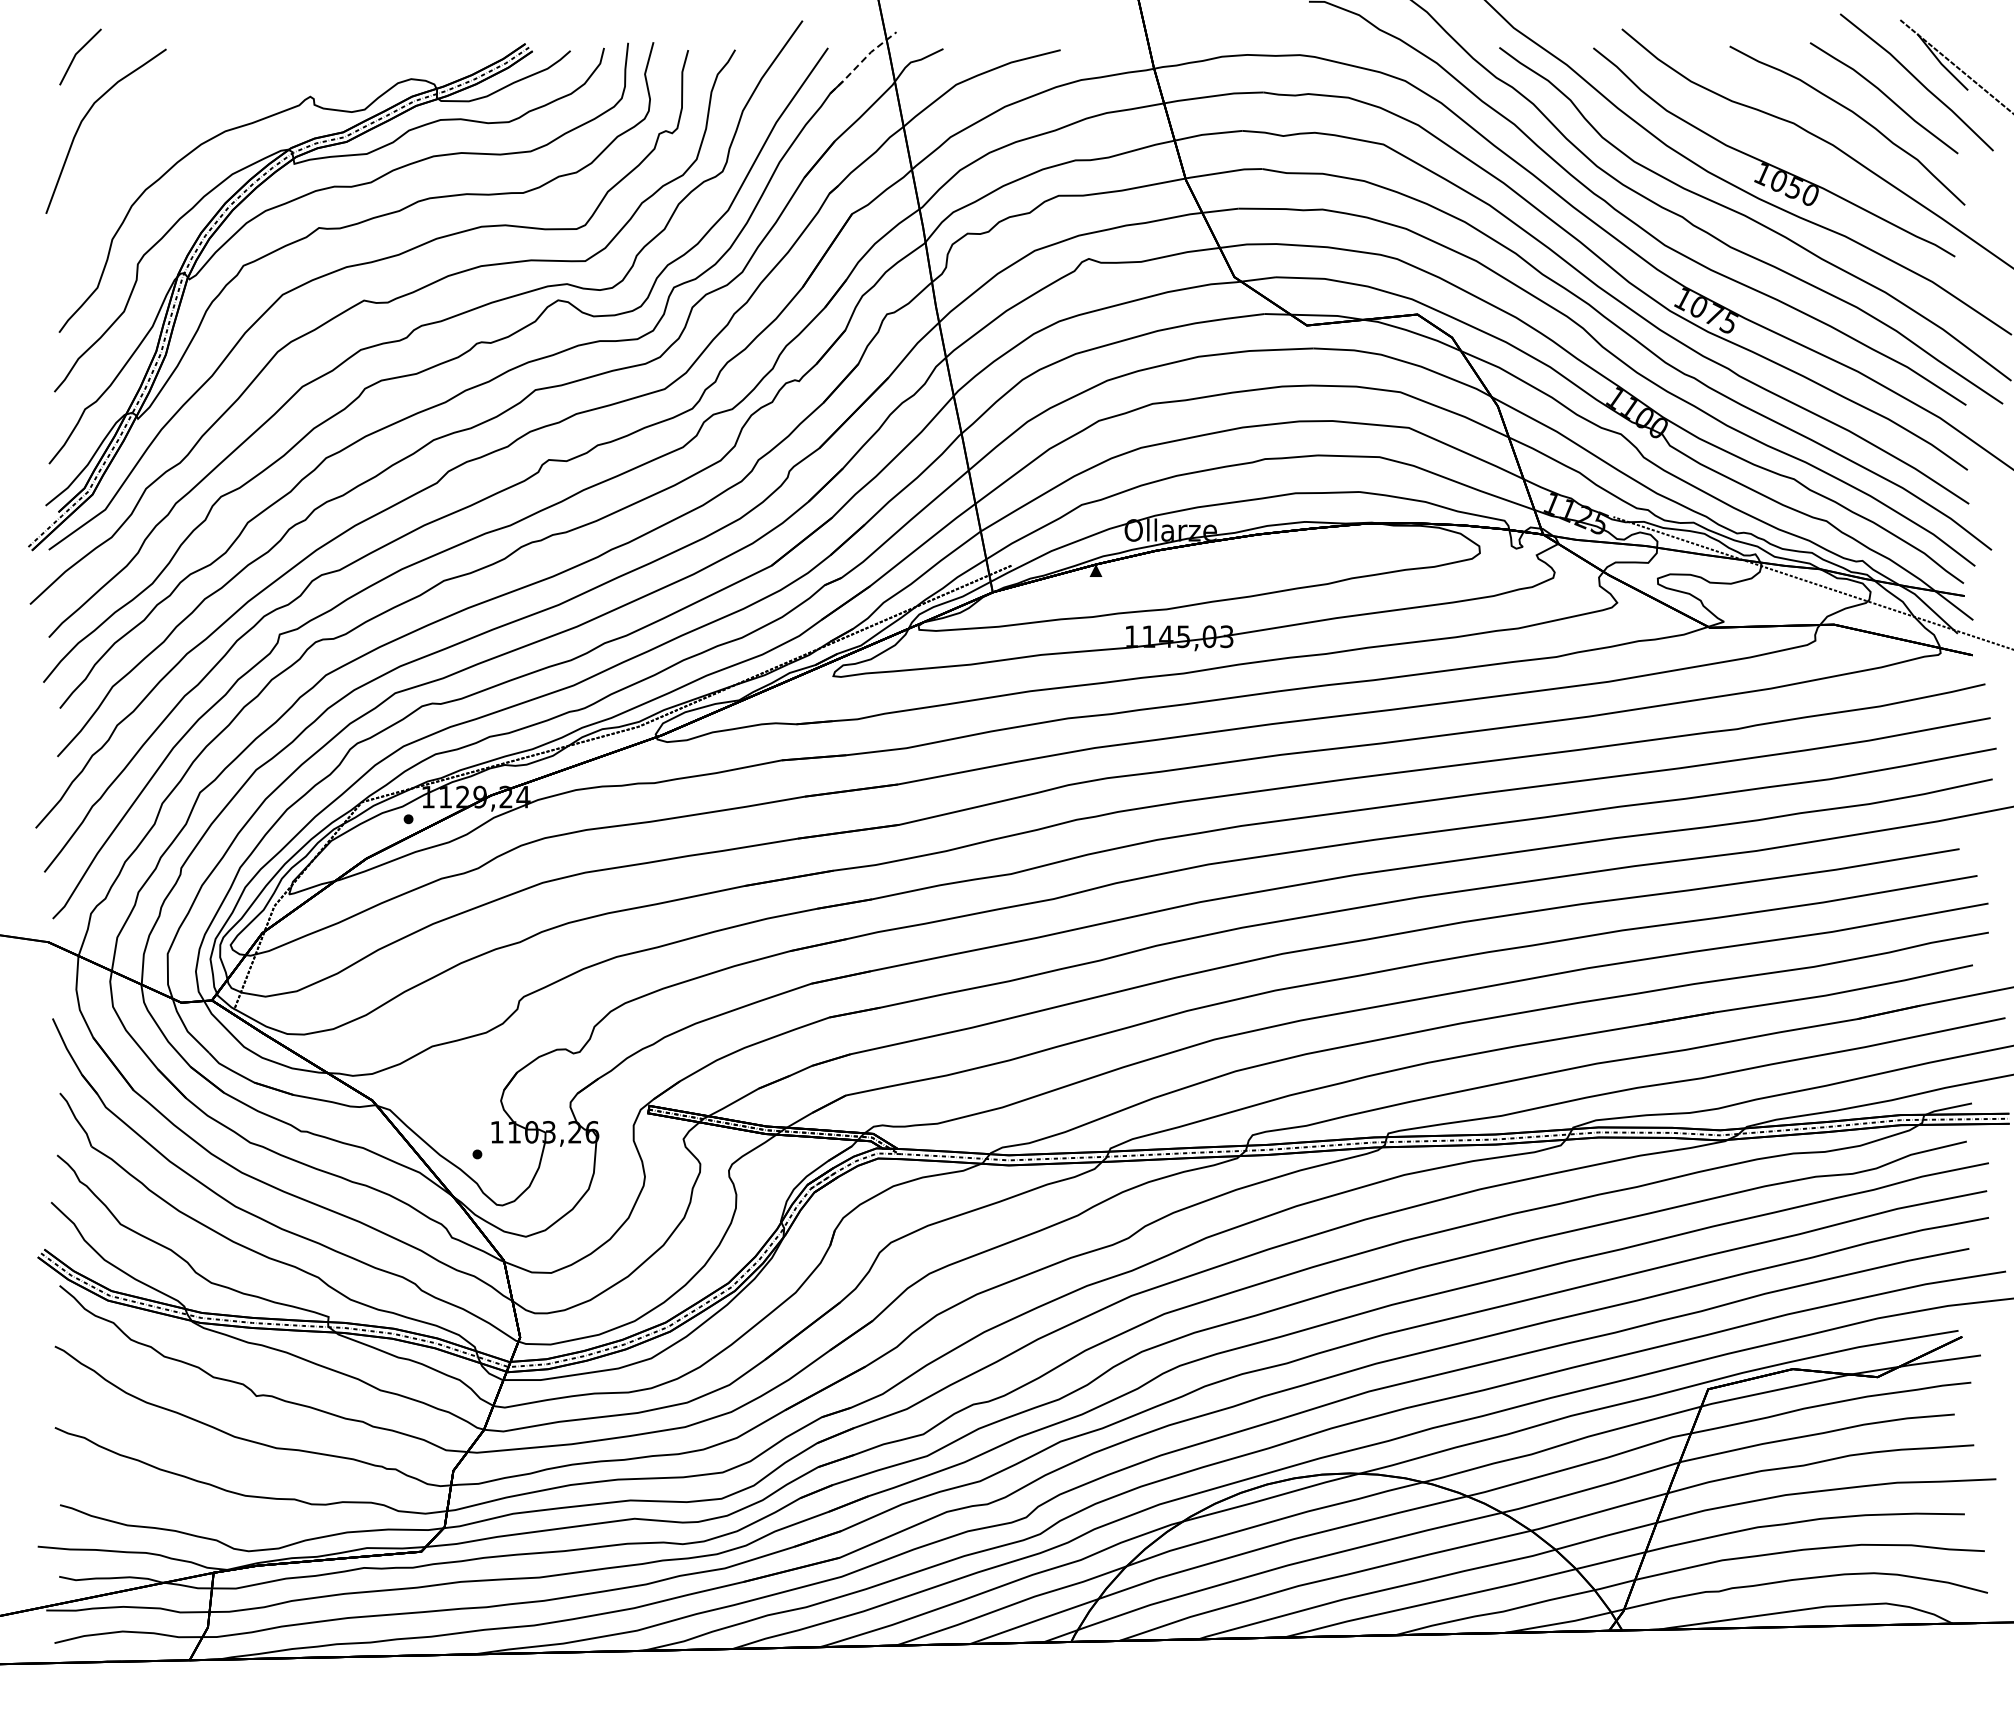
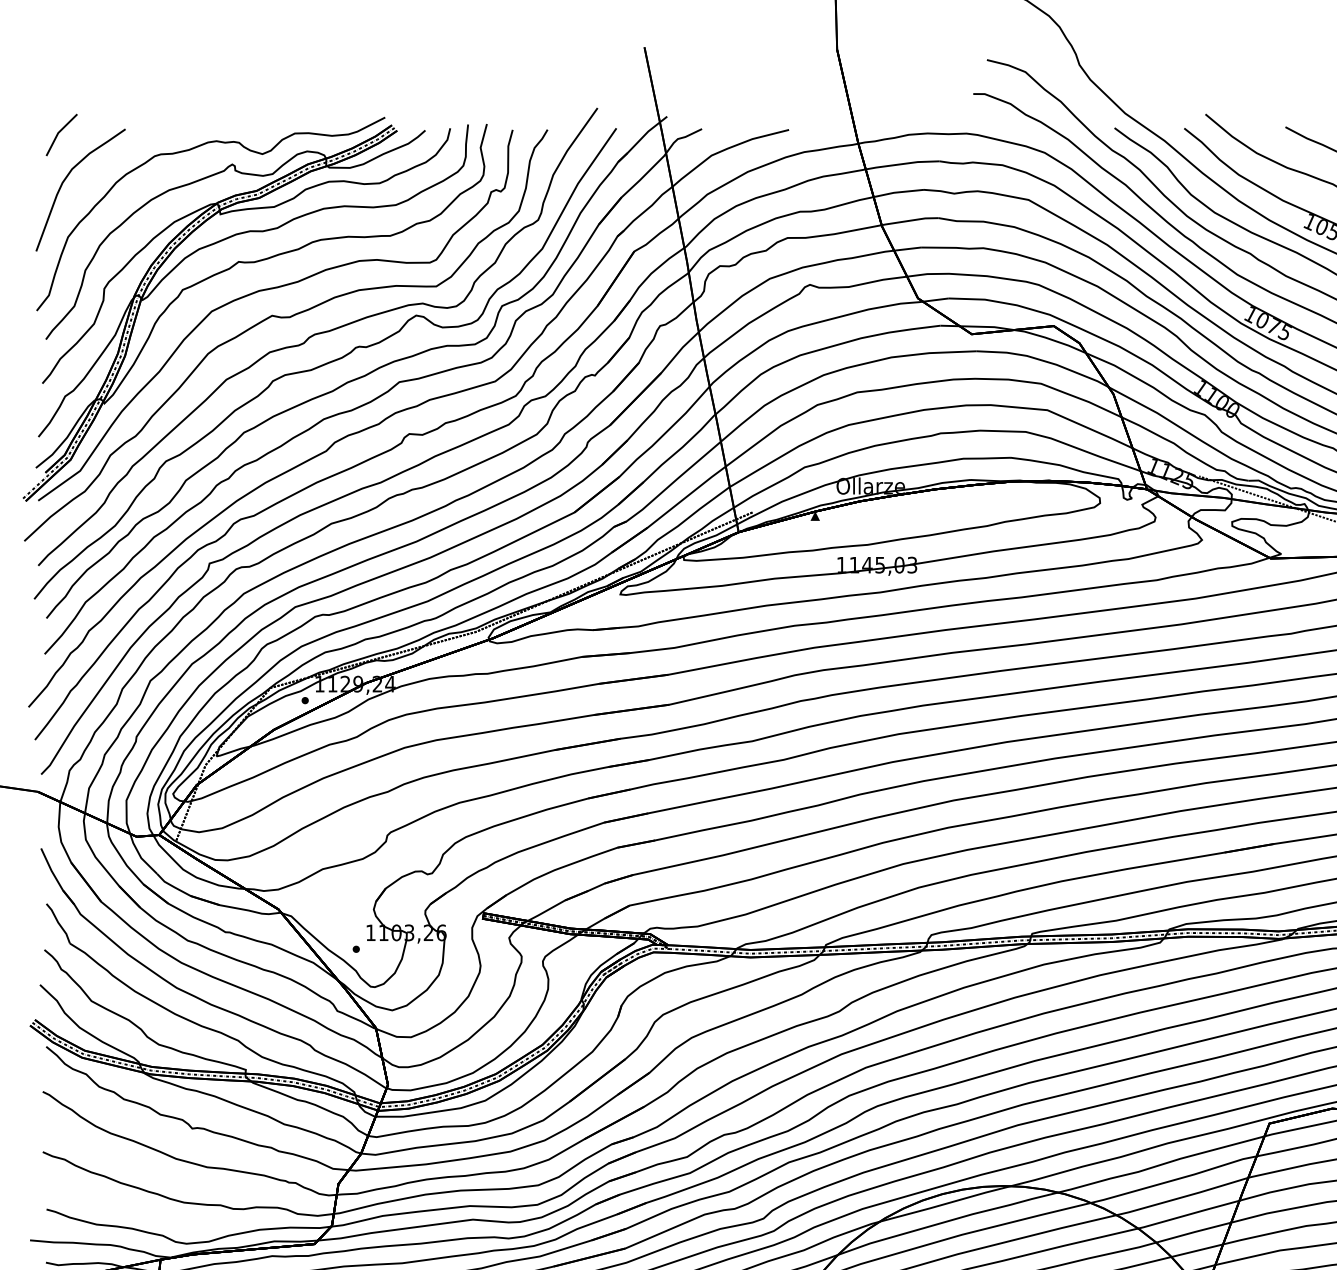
line: (862, 61) -> (642, 138), dashed -> solid
curve: (254, 77) -> (190, 150), added

